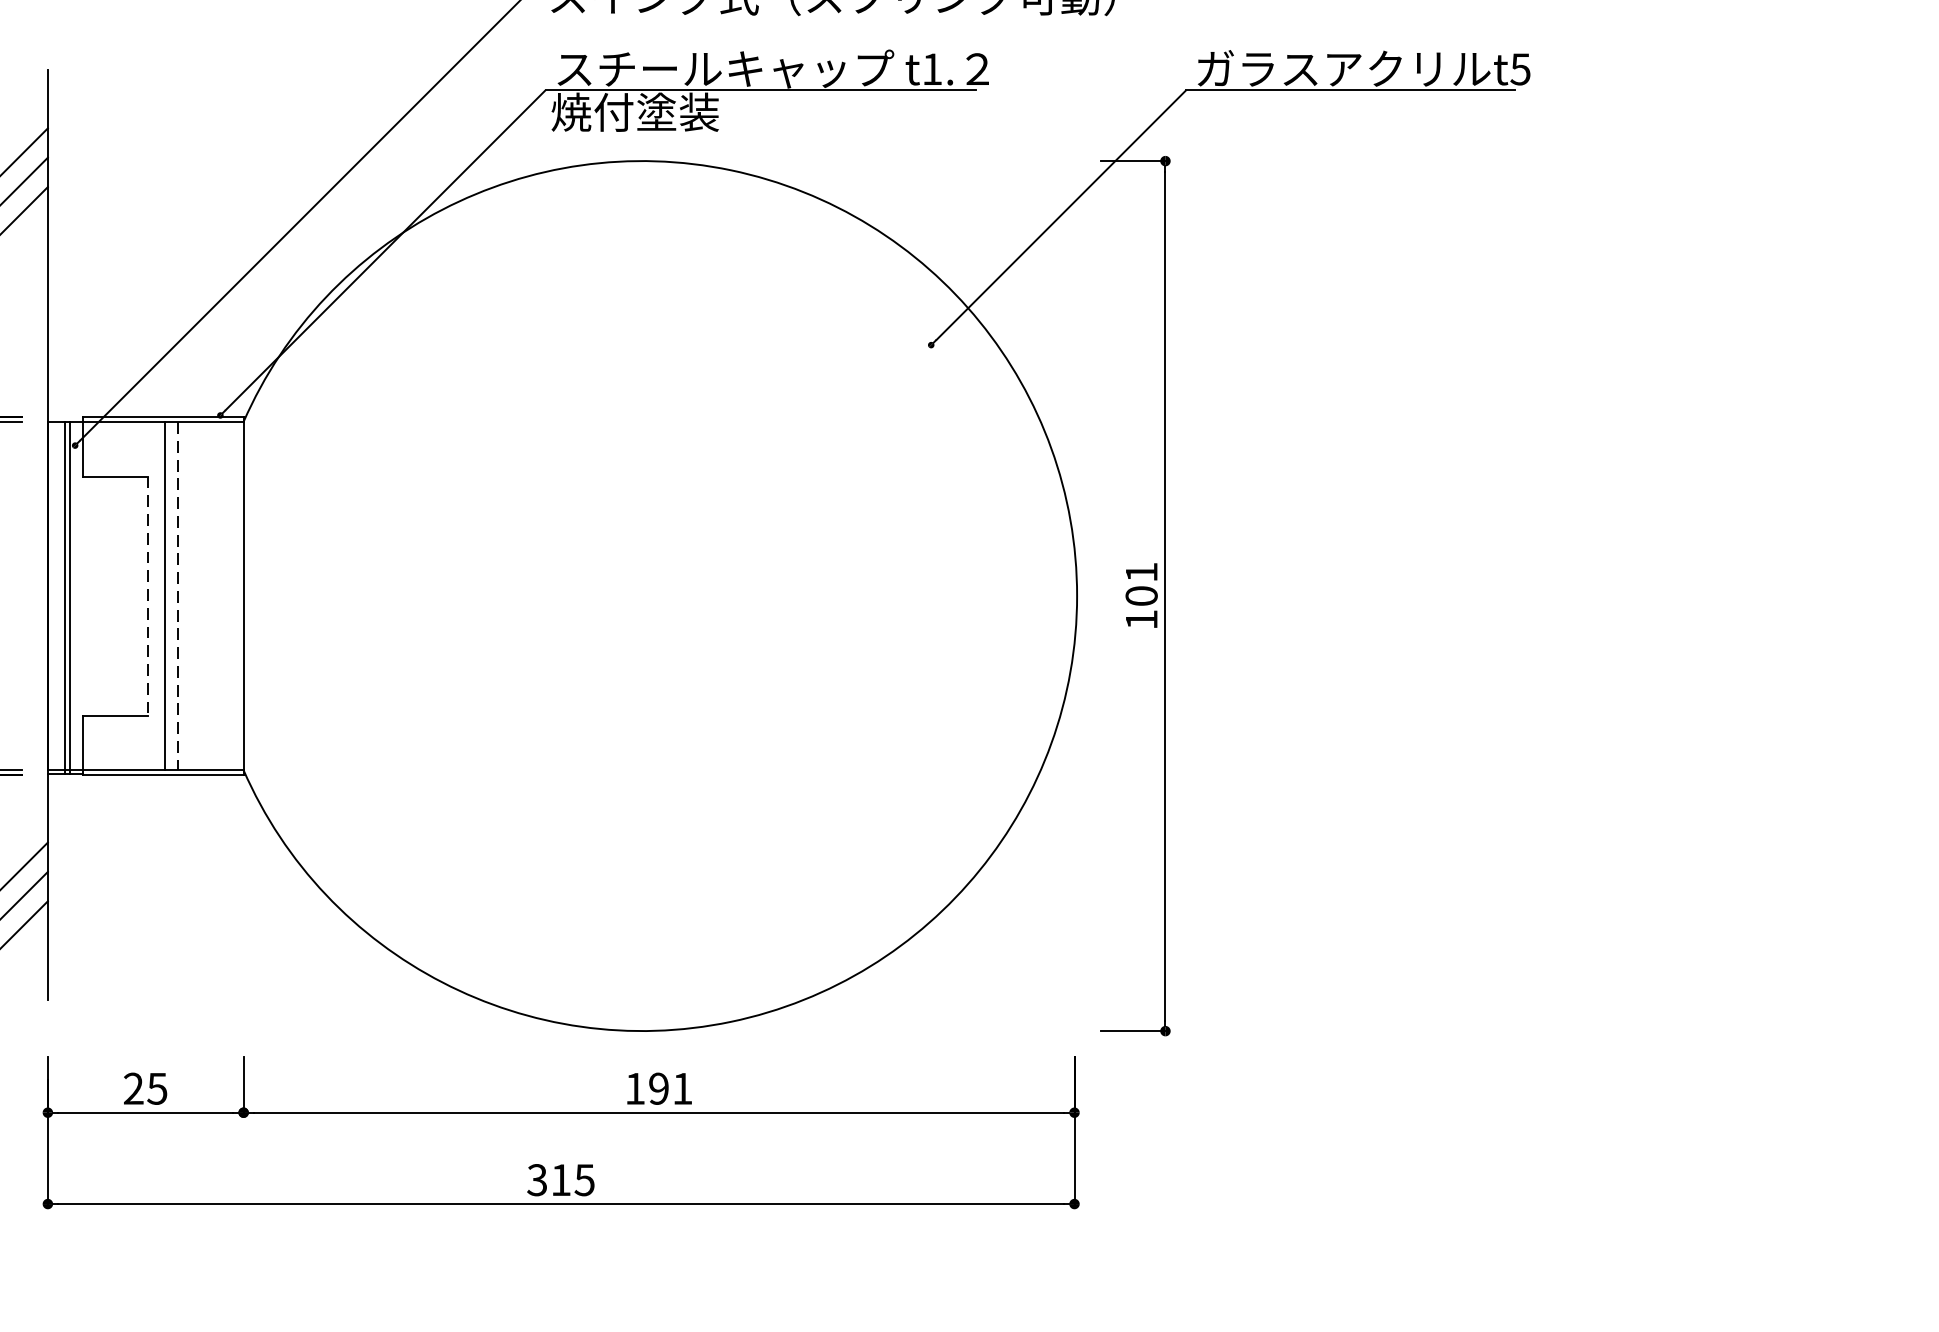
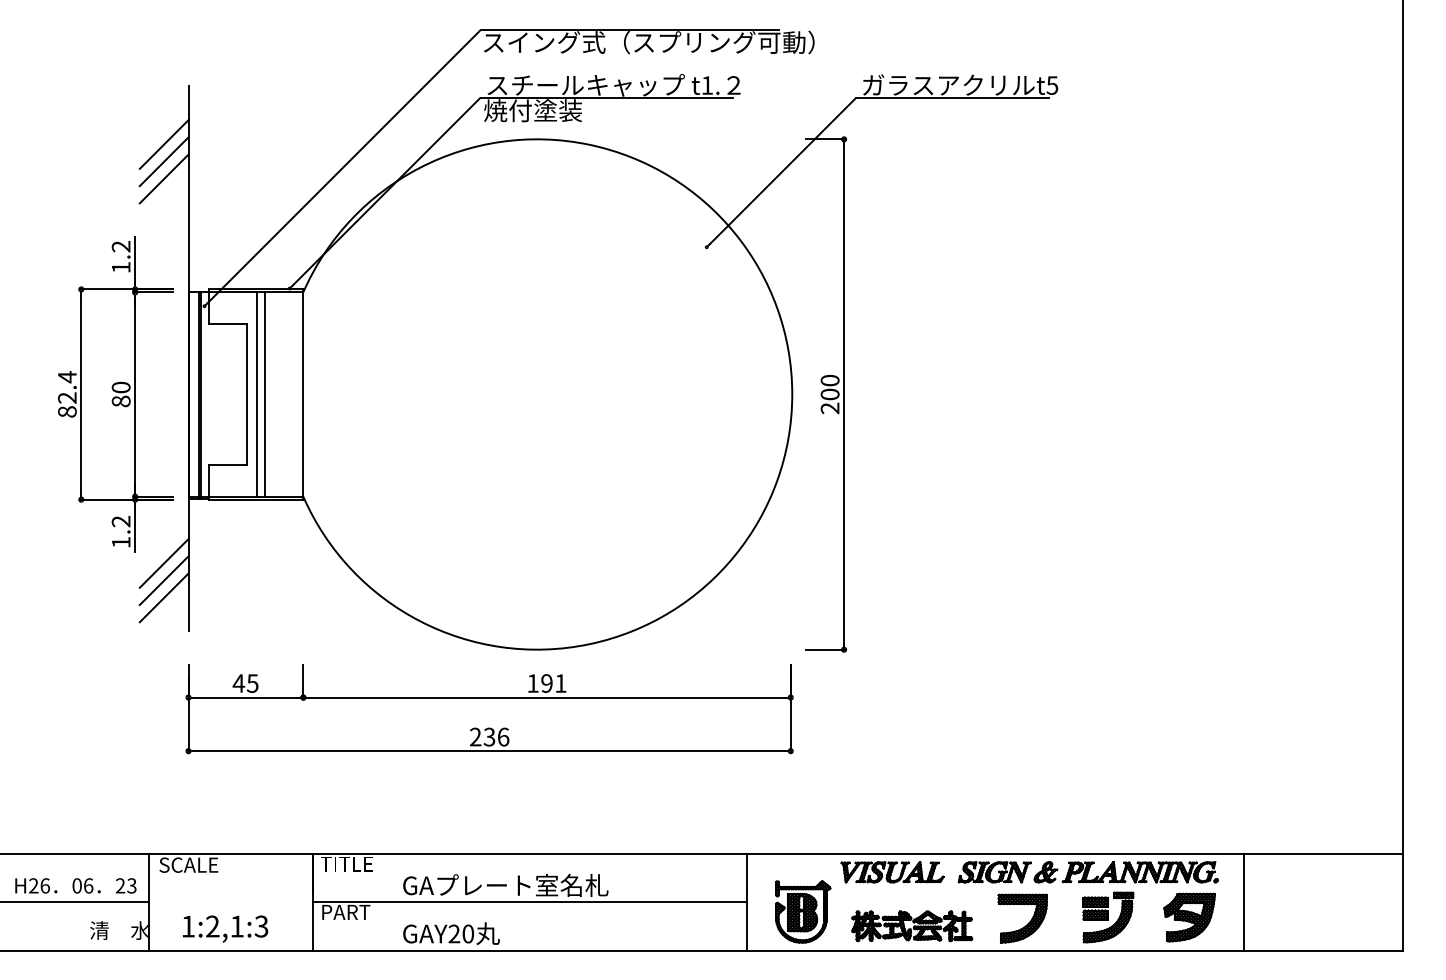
text: (1140, 596) -> (829, 394), 101 -> 200
line: (148, 597) -> (247, 395), dashed -> solid
line: (179, 597) -> (265, 395), dashed -> solid
text: (133, 1088) -> (238, 683), 25 -> 45
text: (560, 1179) -> (489, 736), 315 -> 236

